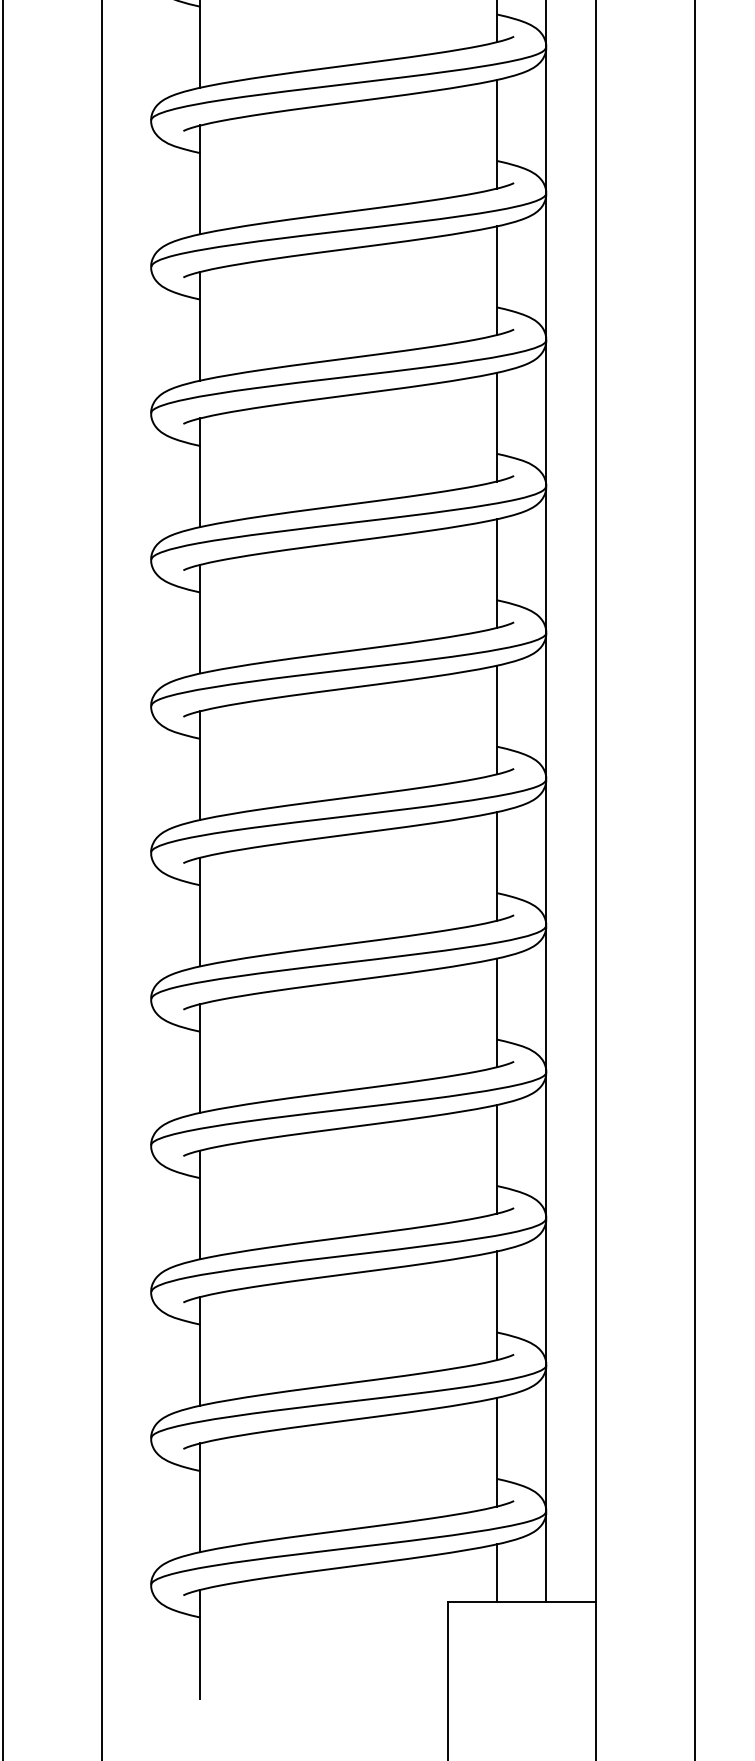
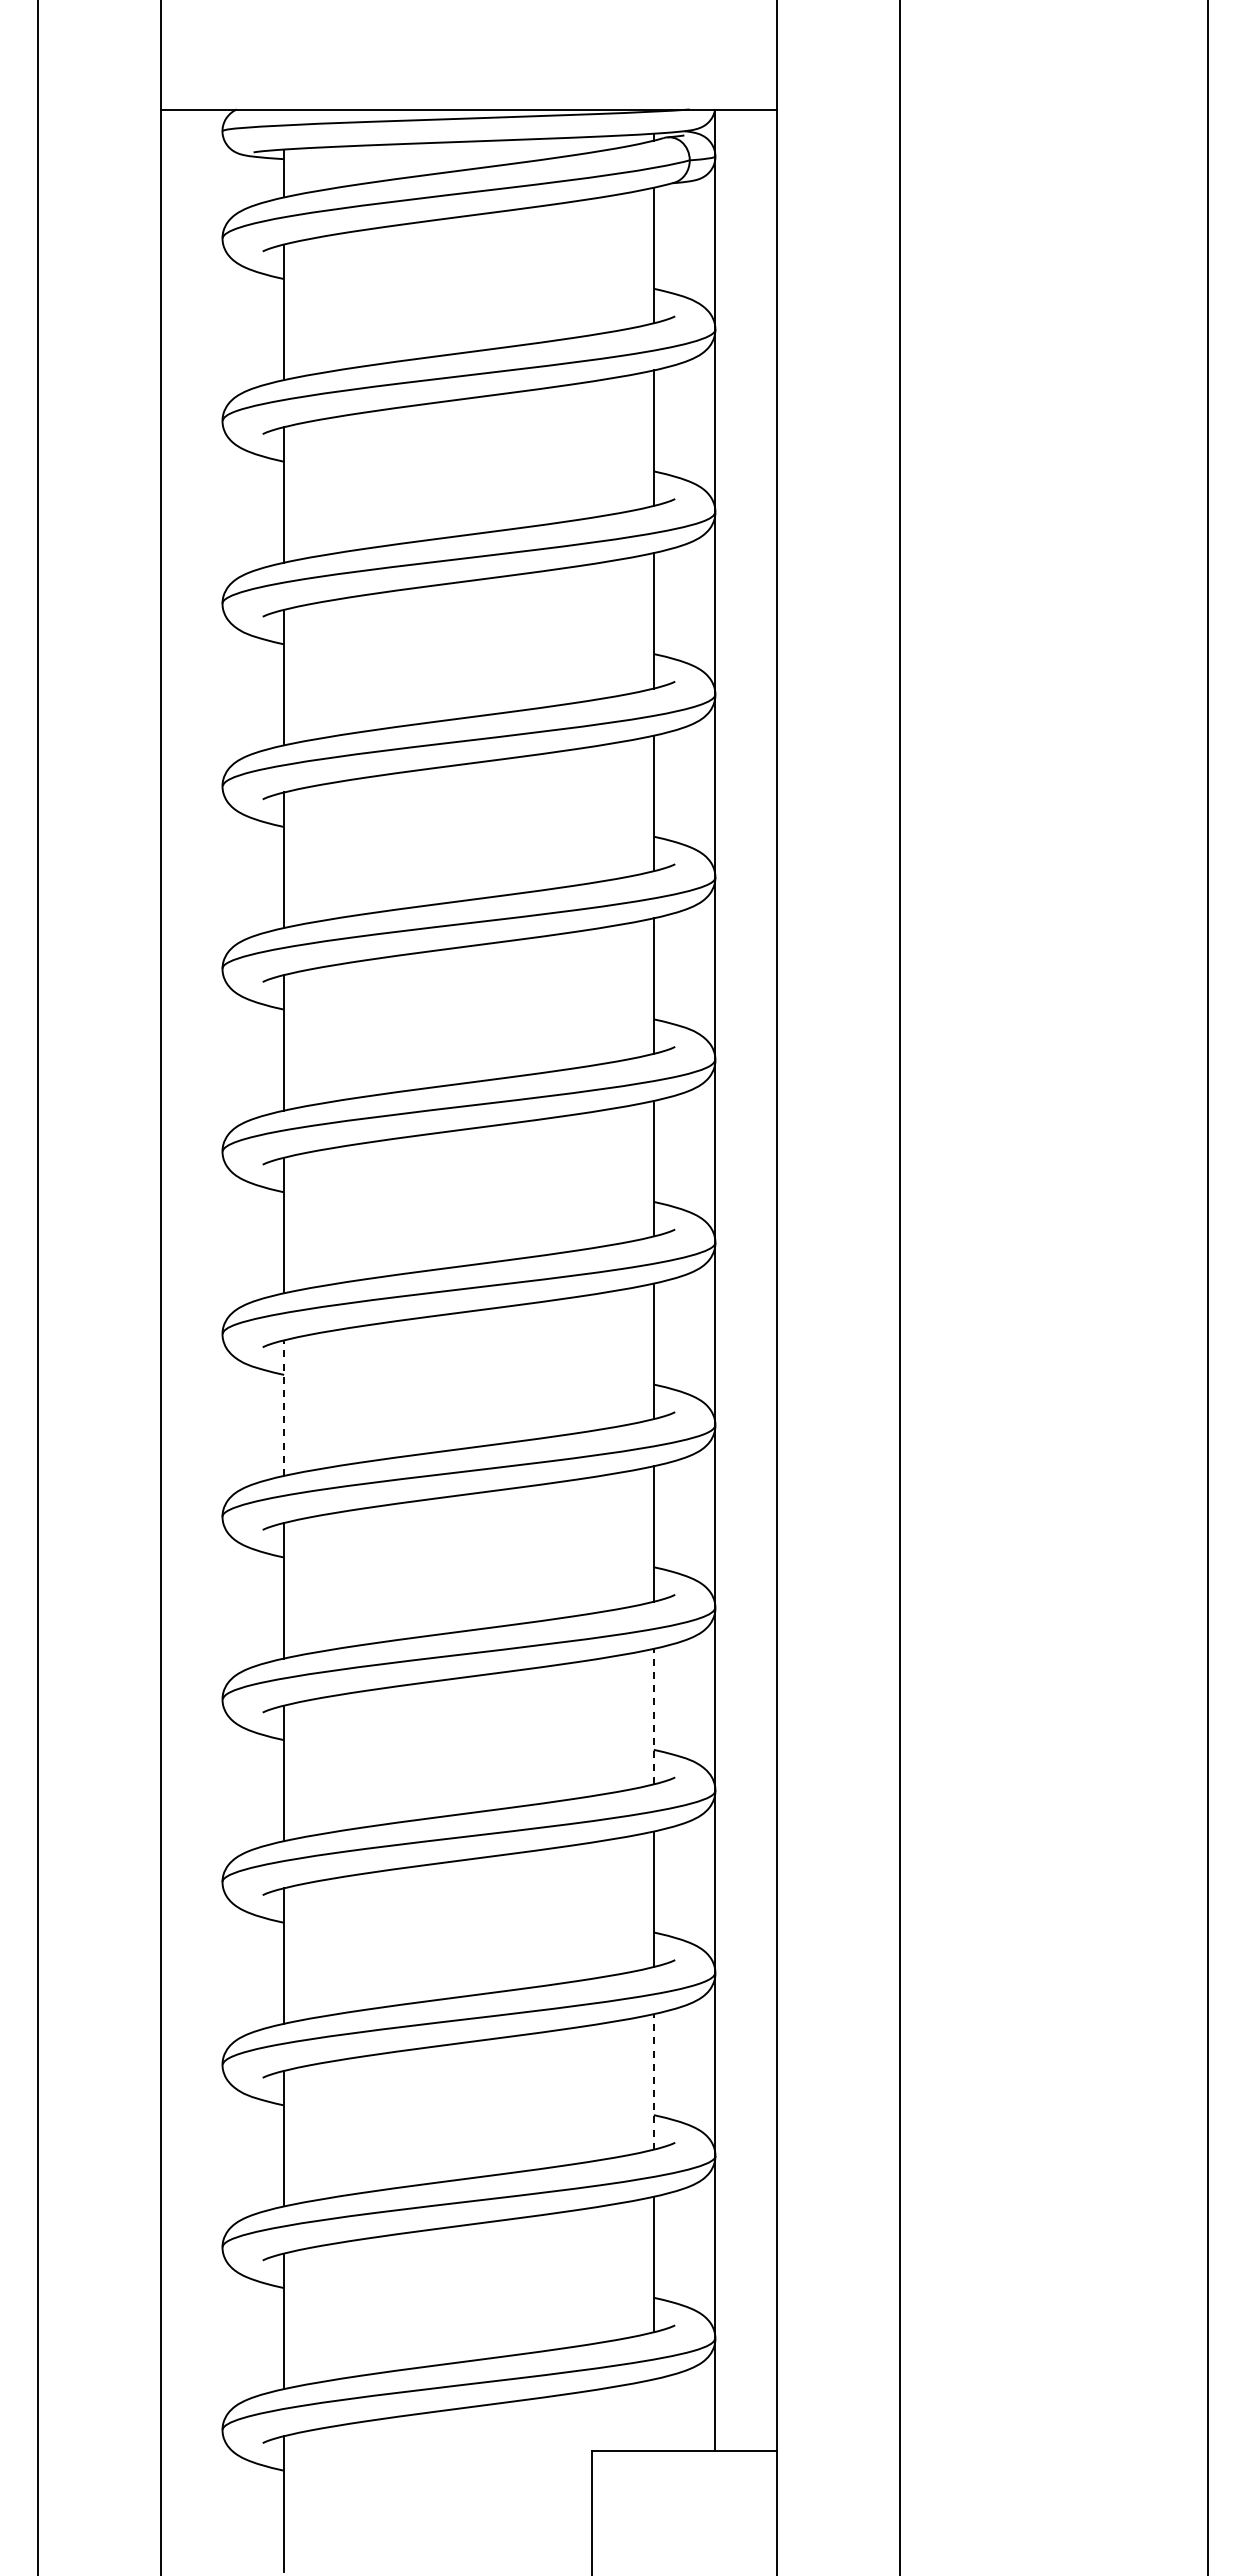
line: (200, 765) -> (284, 1408), solid -> dashed
line: (496, 1012) -> (653, 1716), solid -> dashed
line: (496, 1305) -> (653, 2081), solid -> dashed
line: (496, 1573) -> (653, 2415), removed

